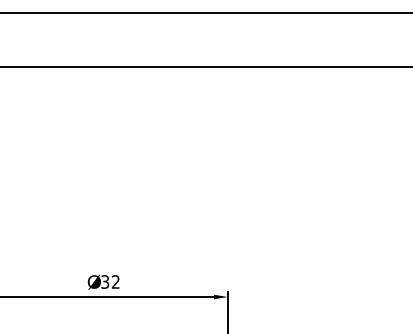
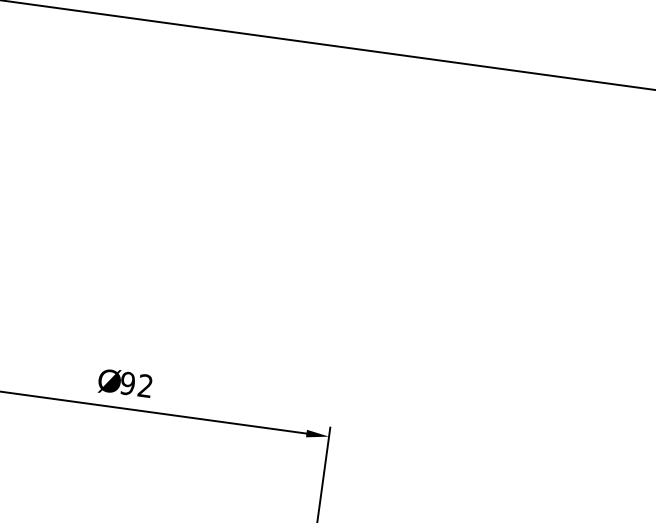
text: (105, 281) -> (128, 382), 32 -> 92

